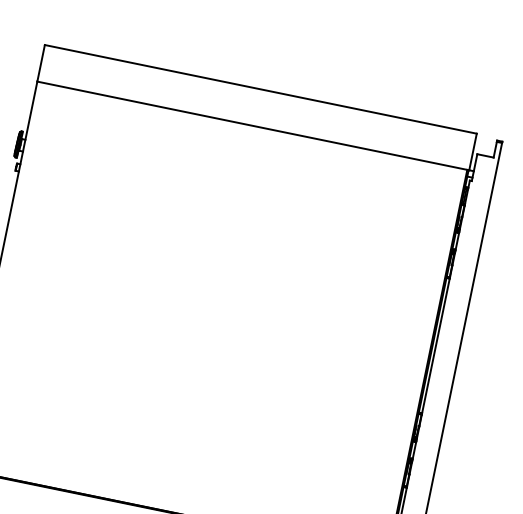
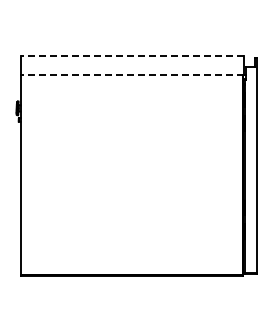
line: (261, 89) -> (132, 56), solid -> dashed
line: (253, 126) -> (132, 75), solid -> dashed

